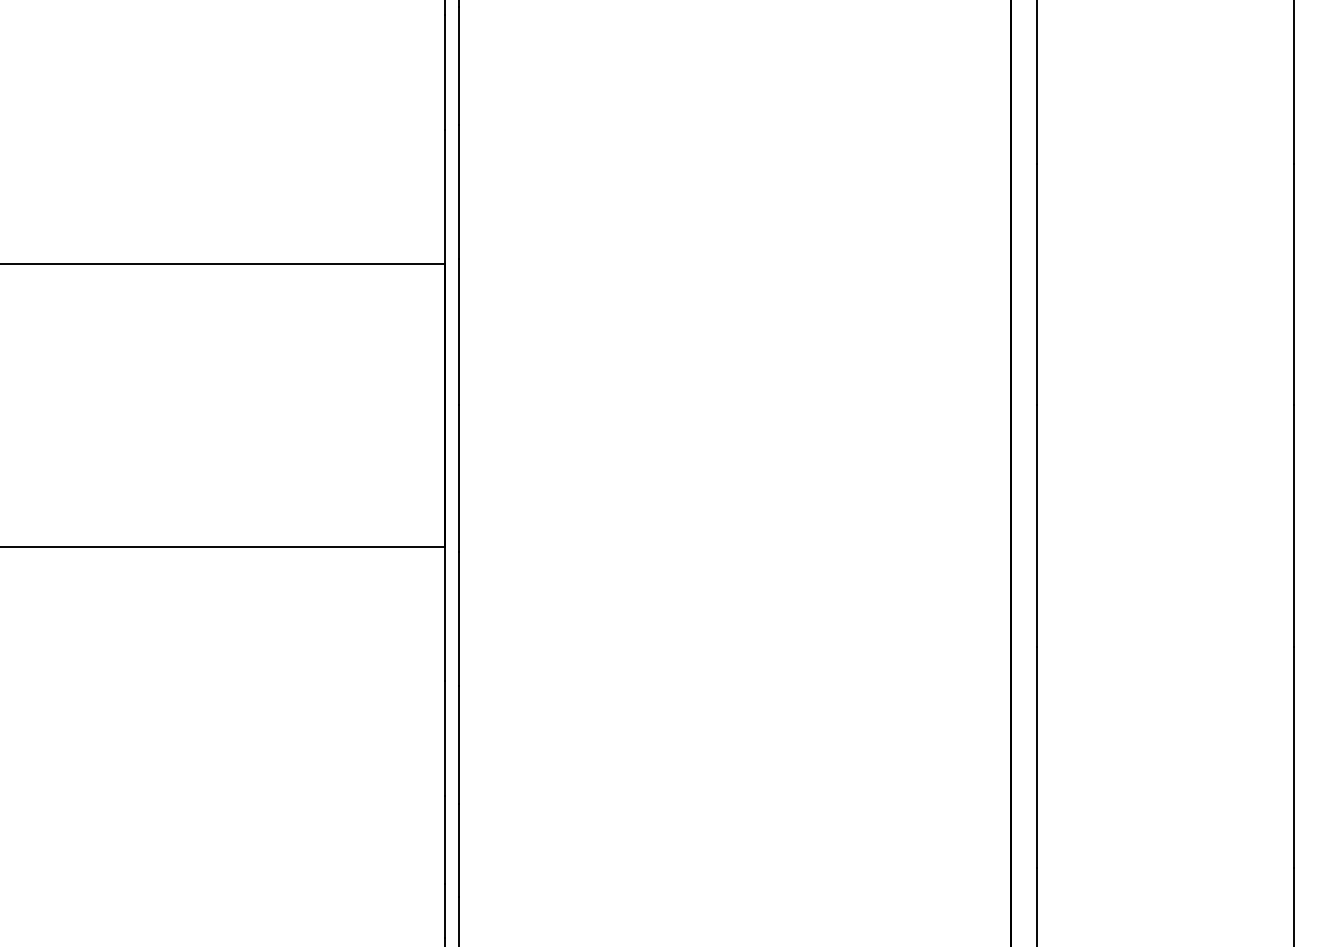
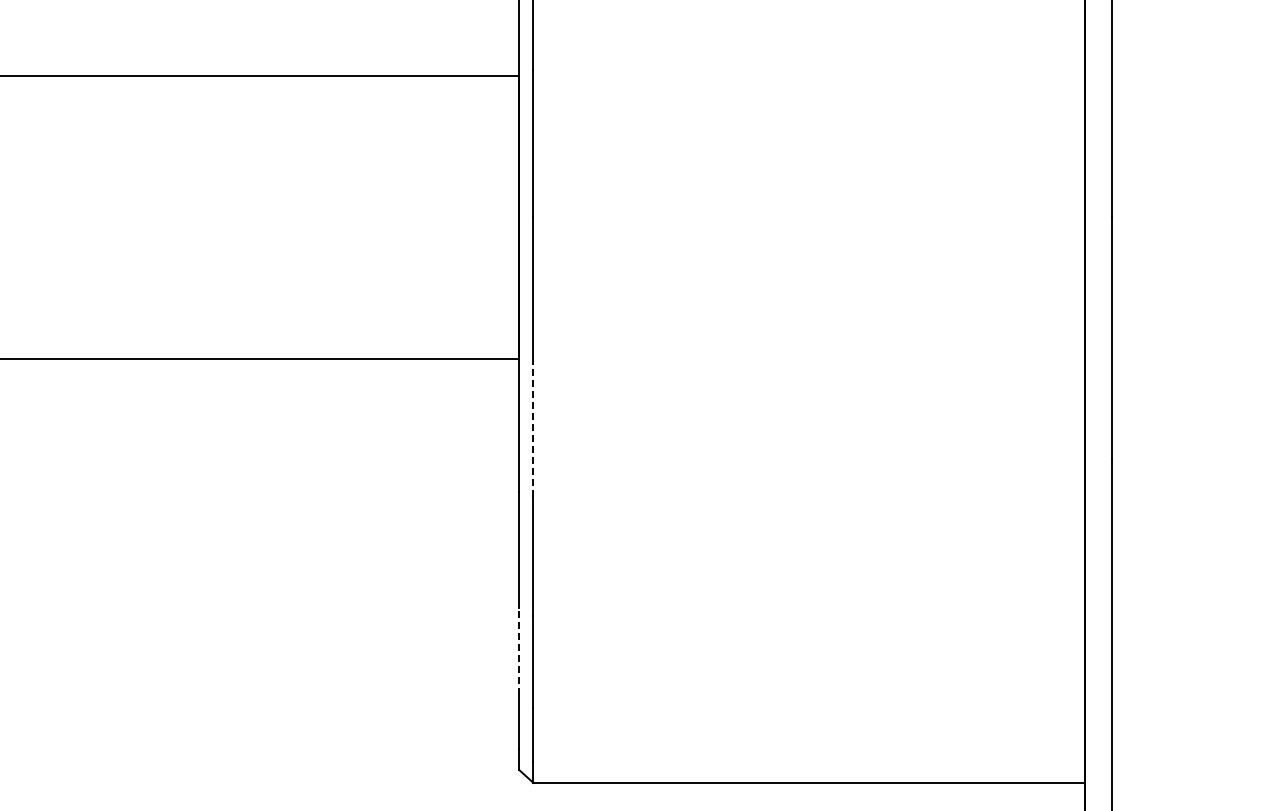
line: (458, 618) -> (532, 430), solid -> dashed
line: (444, 840) -> (518, 652), solid -> dashed

